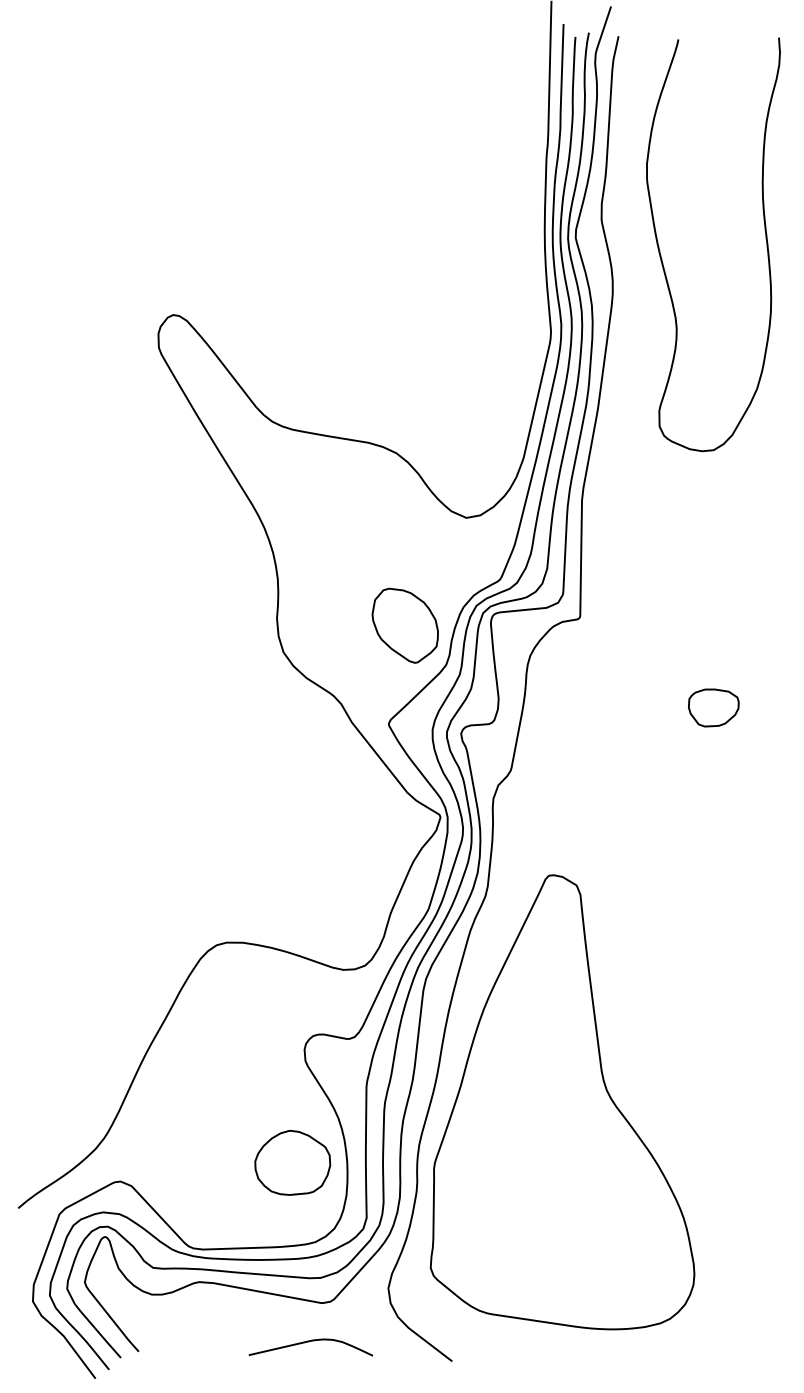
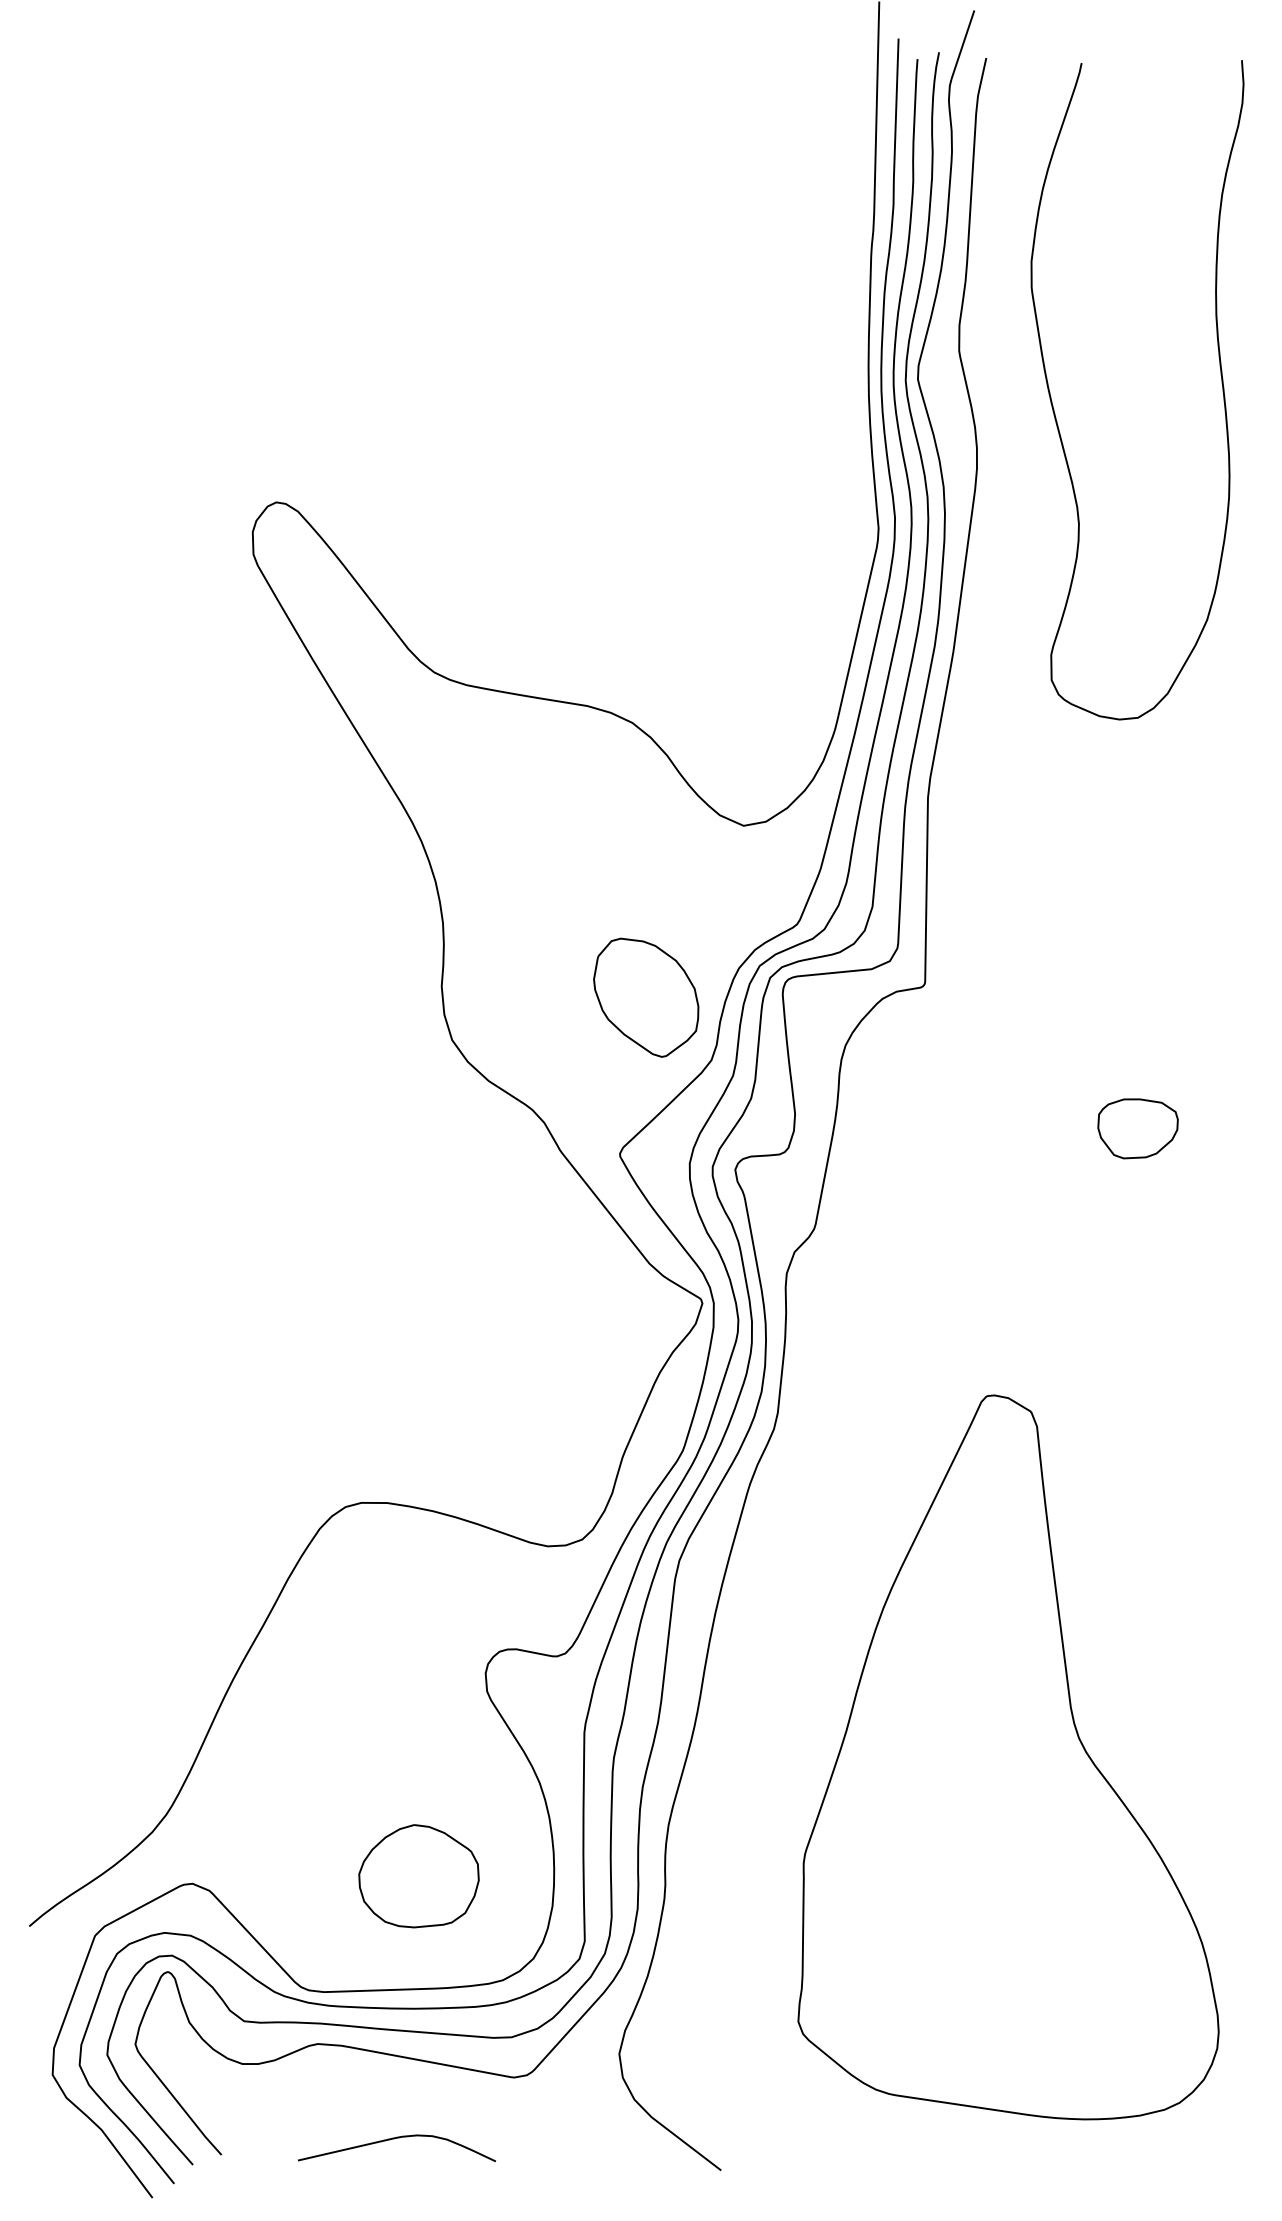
part: (562, 1102) -> (1008, 1757), moved
part: (292, 1162) -> (418, 1875), moved
curve: (309, 1342) -> (394, 2140), moved

